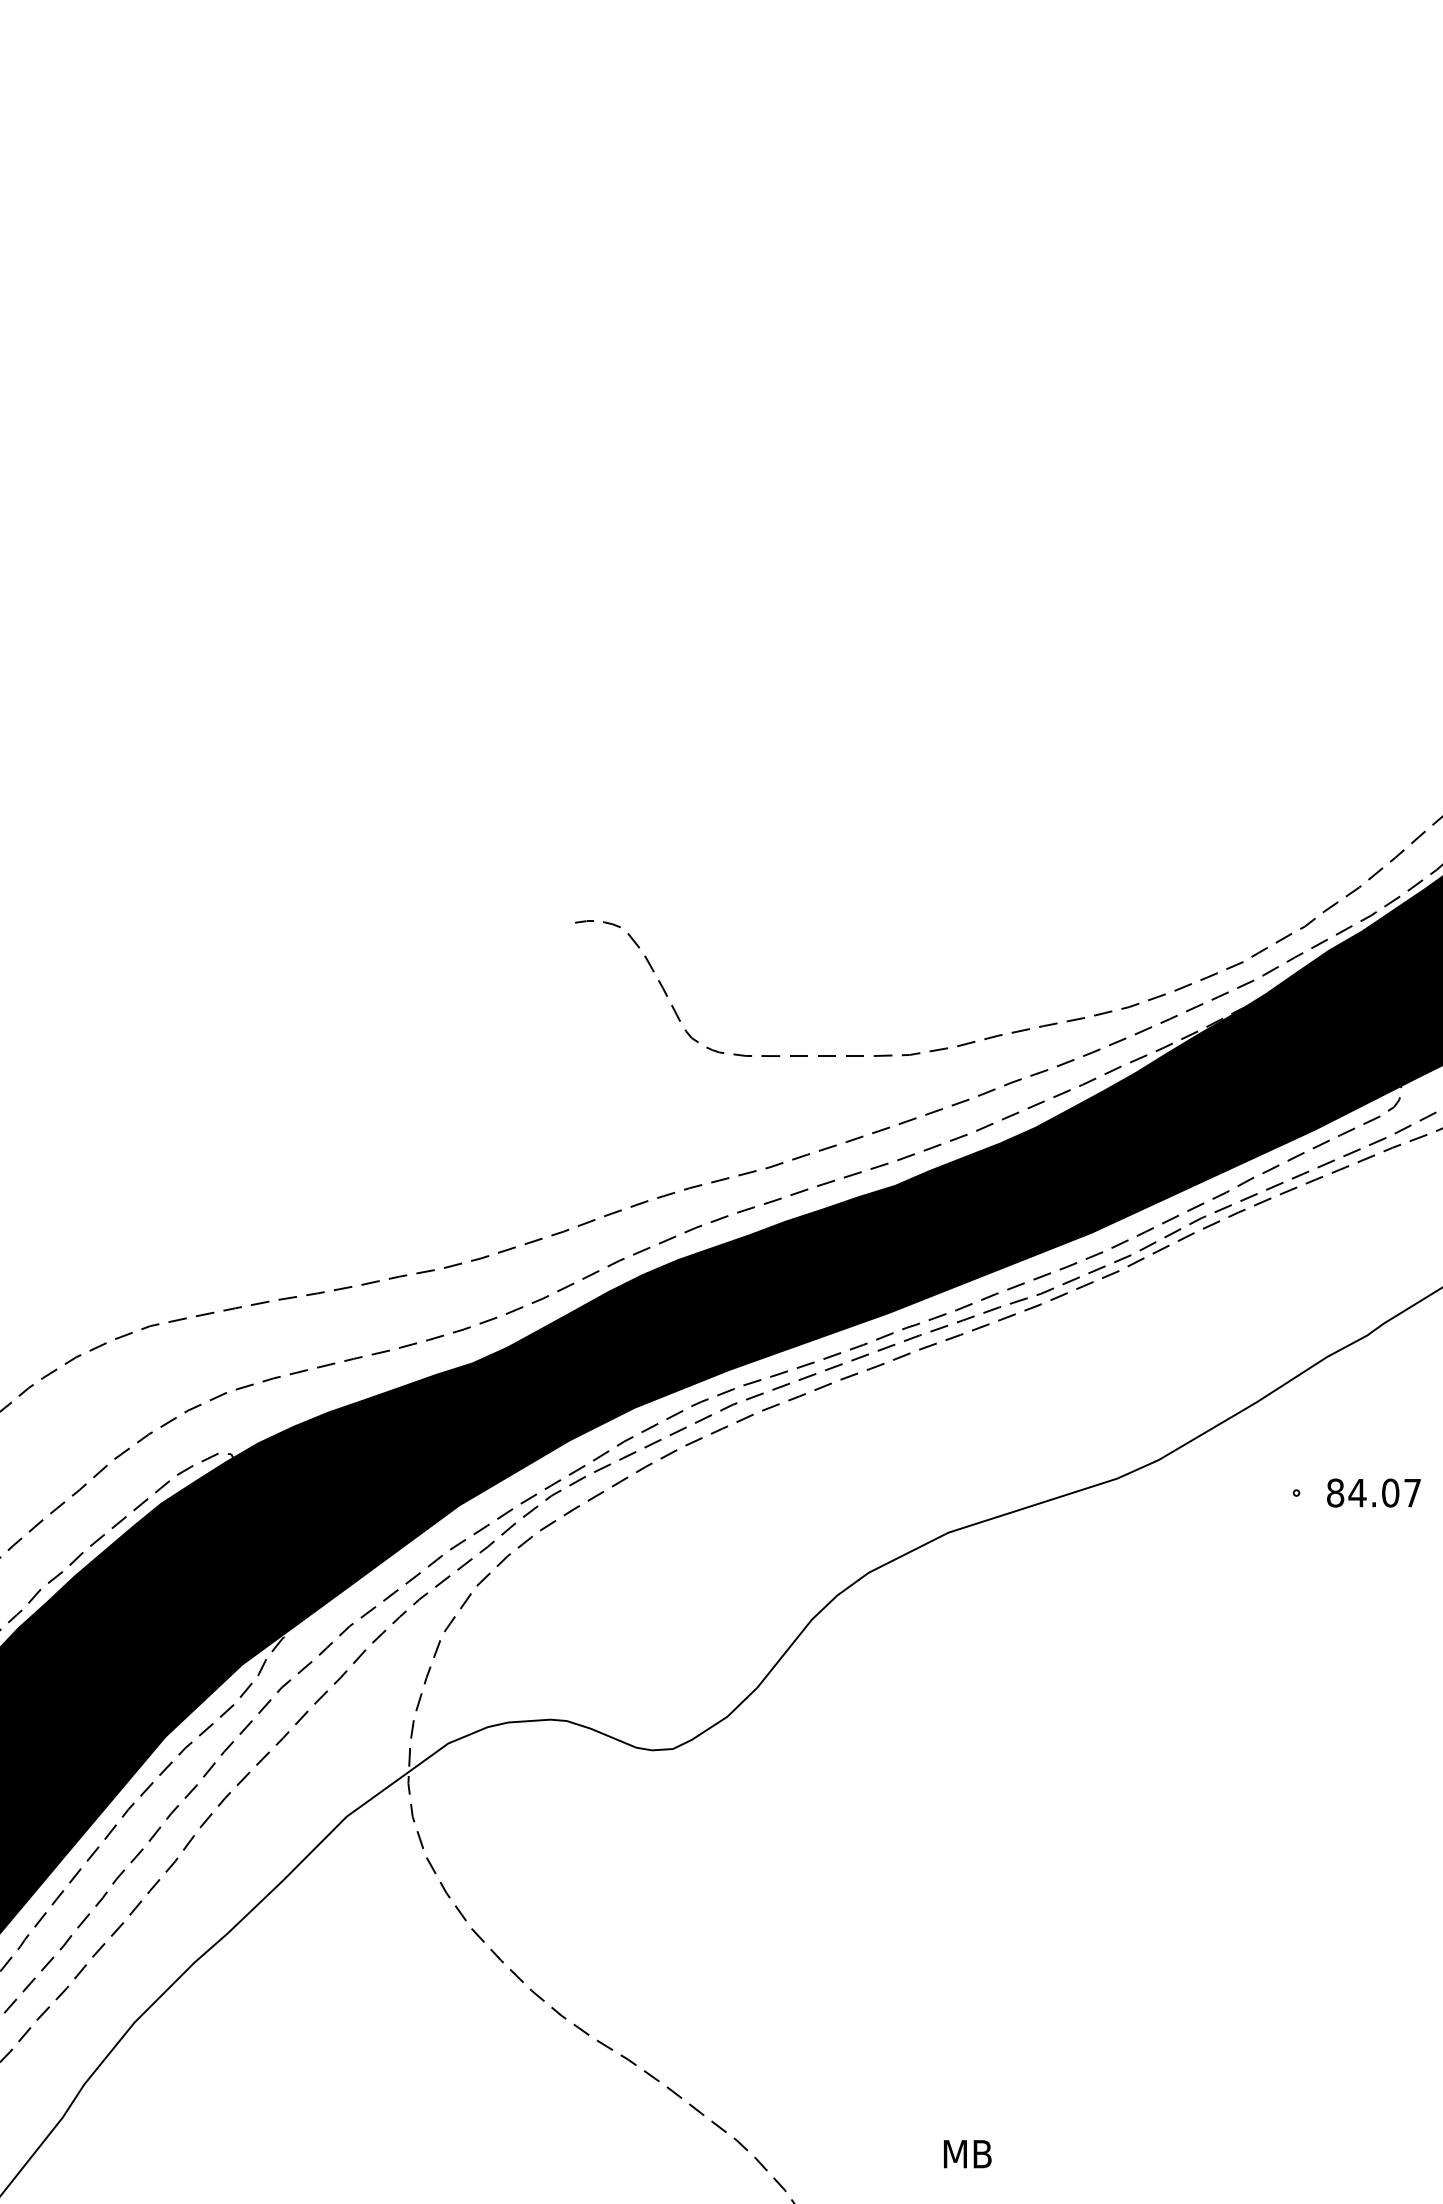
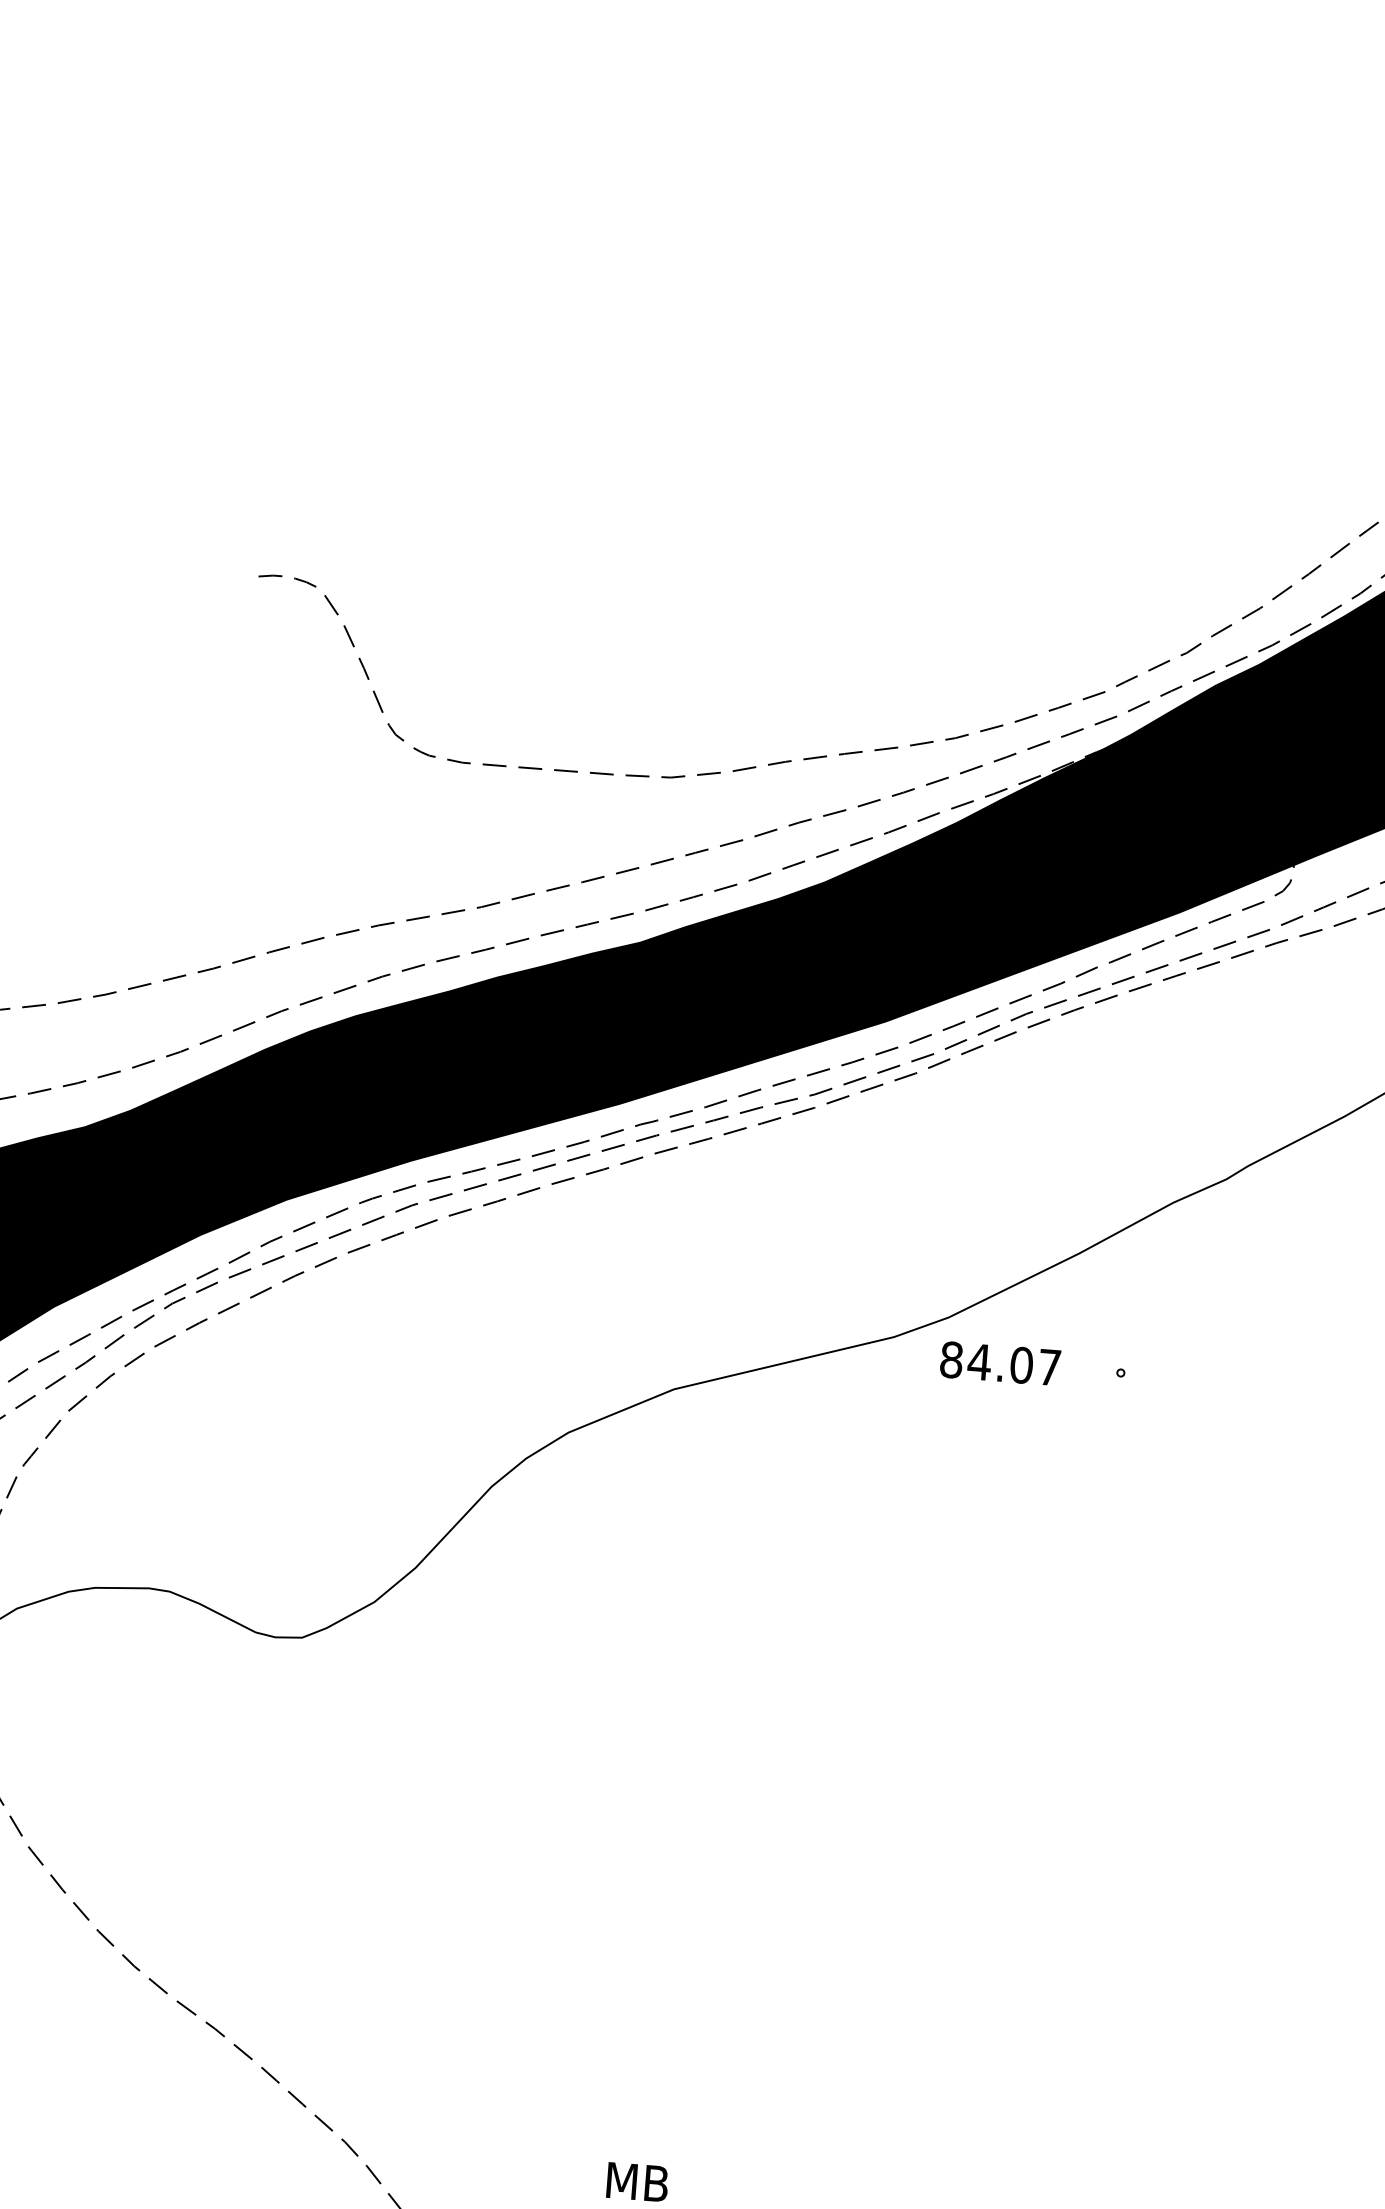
text: (1373, 1492) -> (999, 1362), moved

